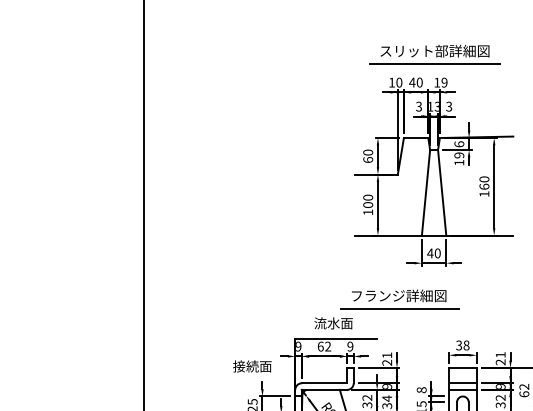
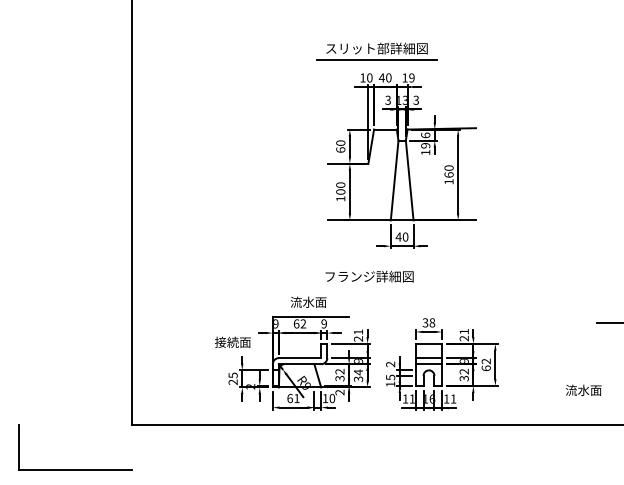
part: (434, 54) -> (376, 51), moved
line: (400, 308) -> (370, 288), removed
text: (421, 390) -> (390, 364), 8 -> 2

